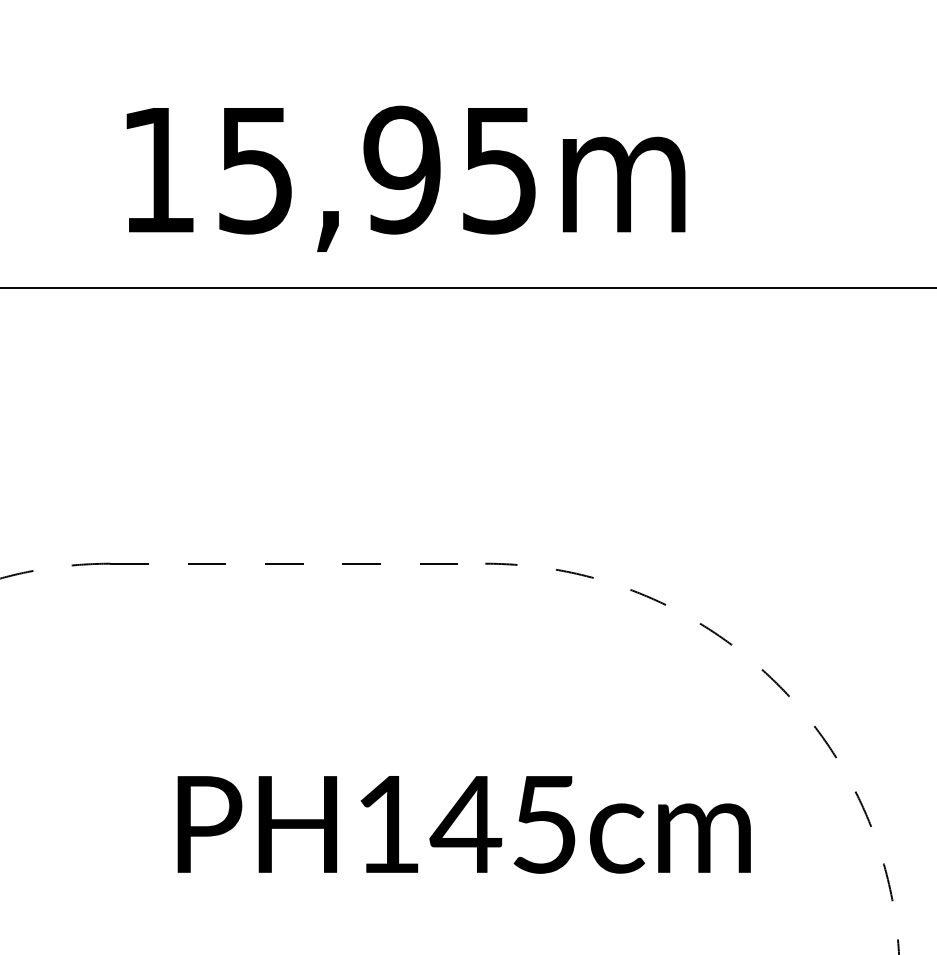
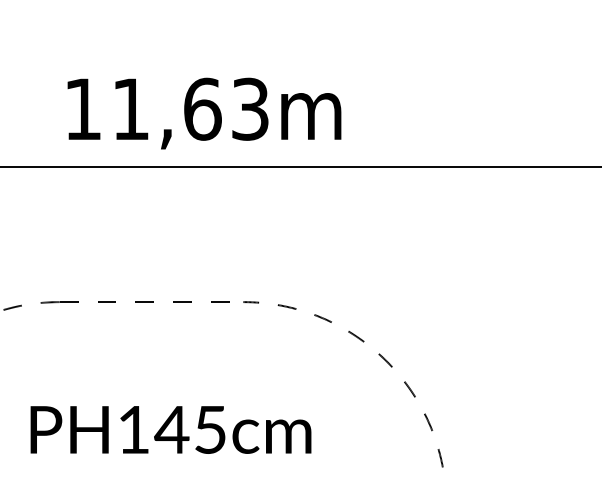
text: (377, 168) -> (190, 108), 15,95m -> 11,63m
text: (463, 823) -> (170, 429), moved

